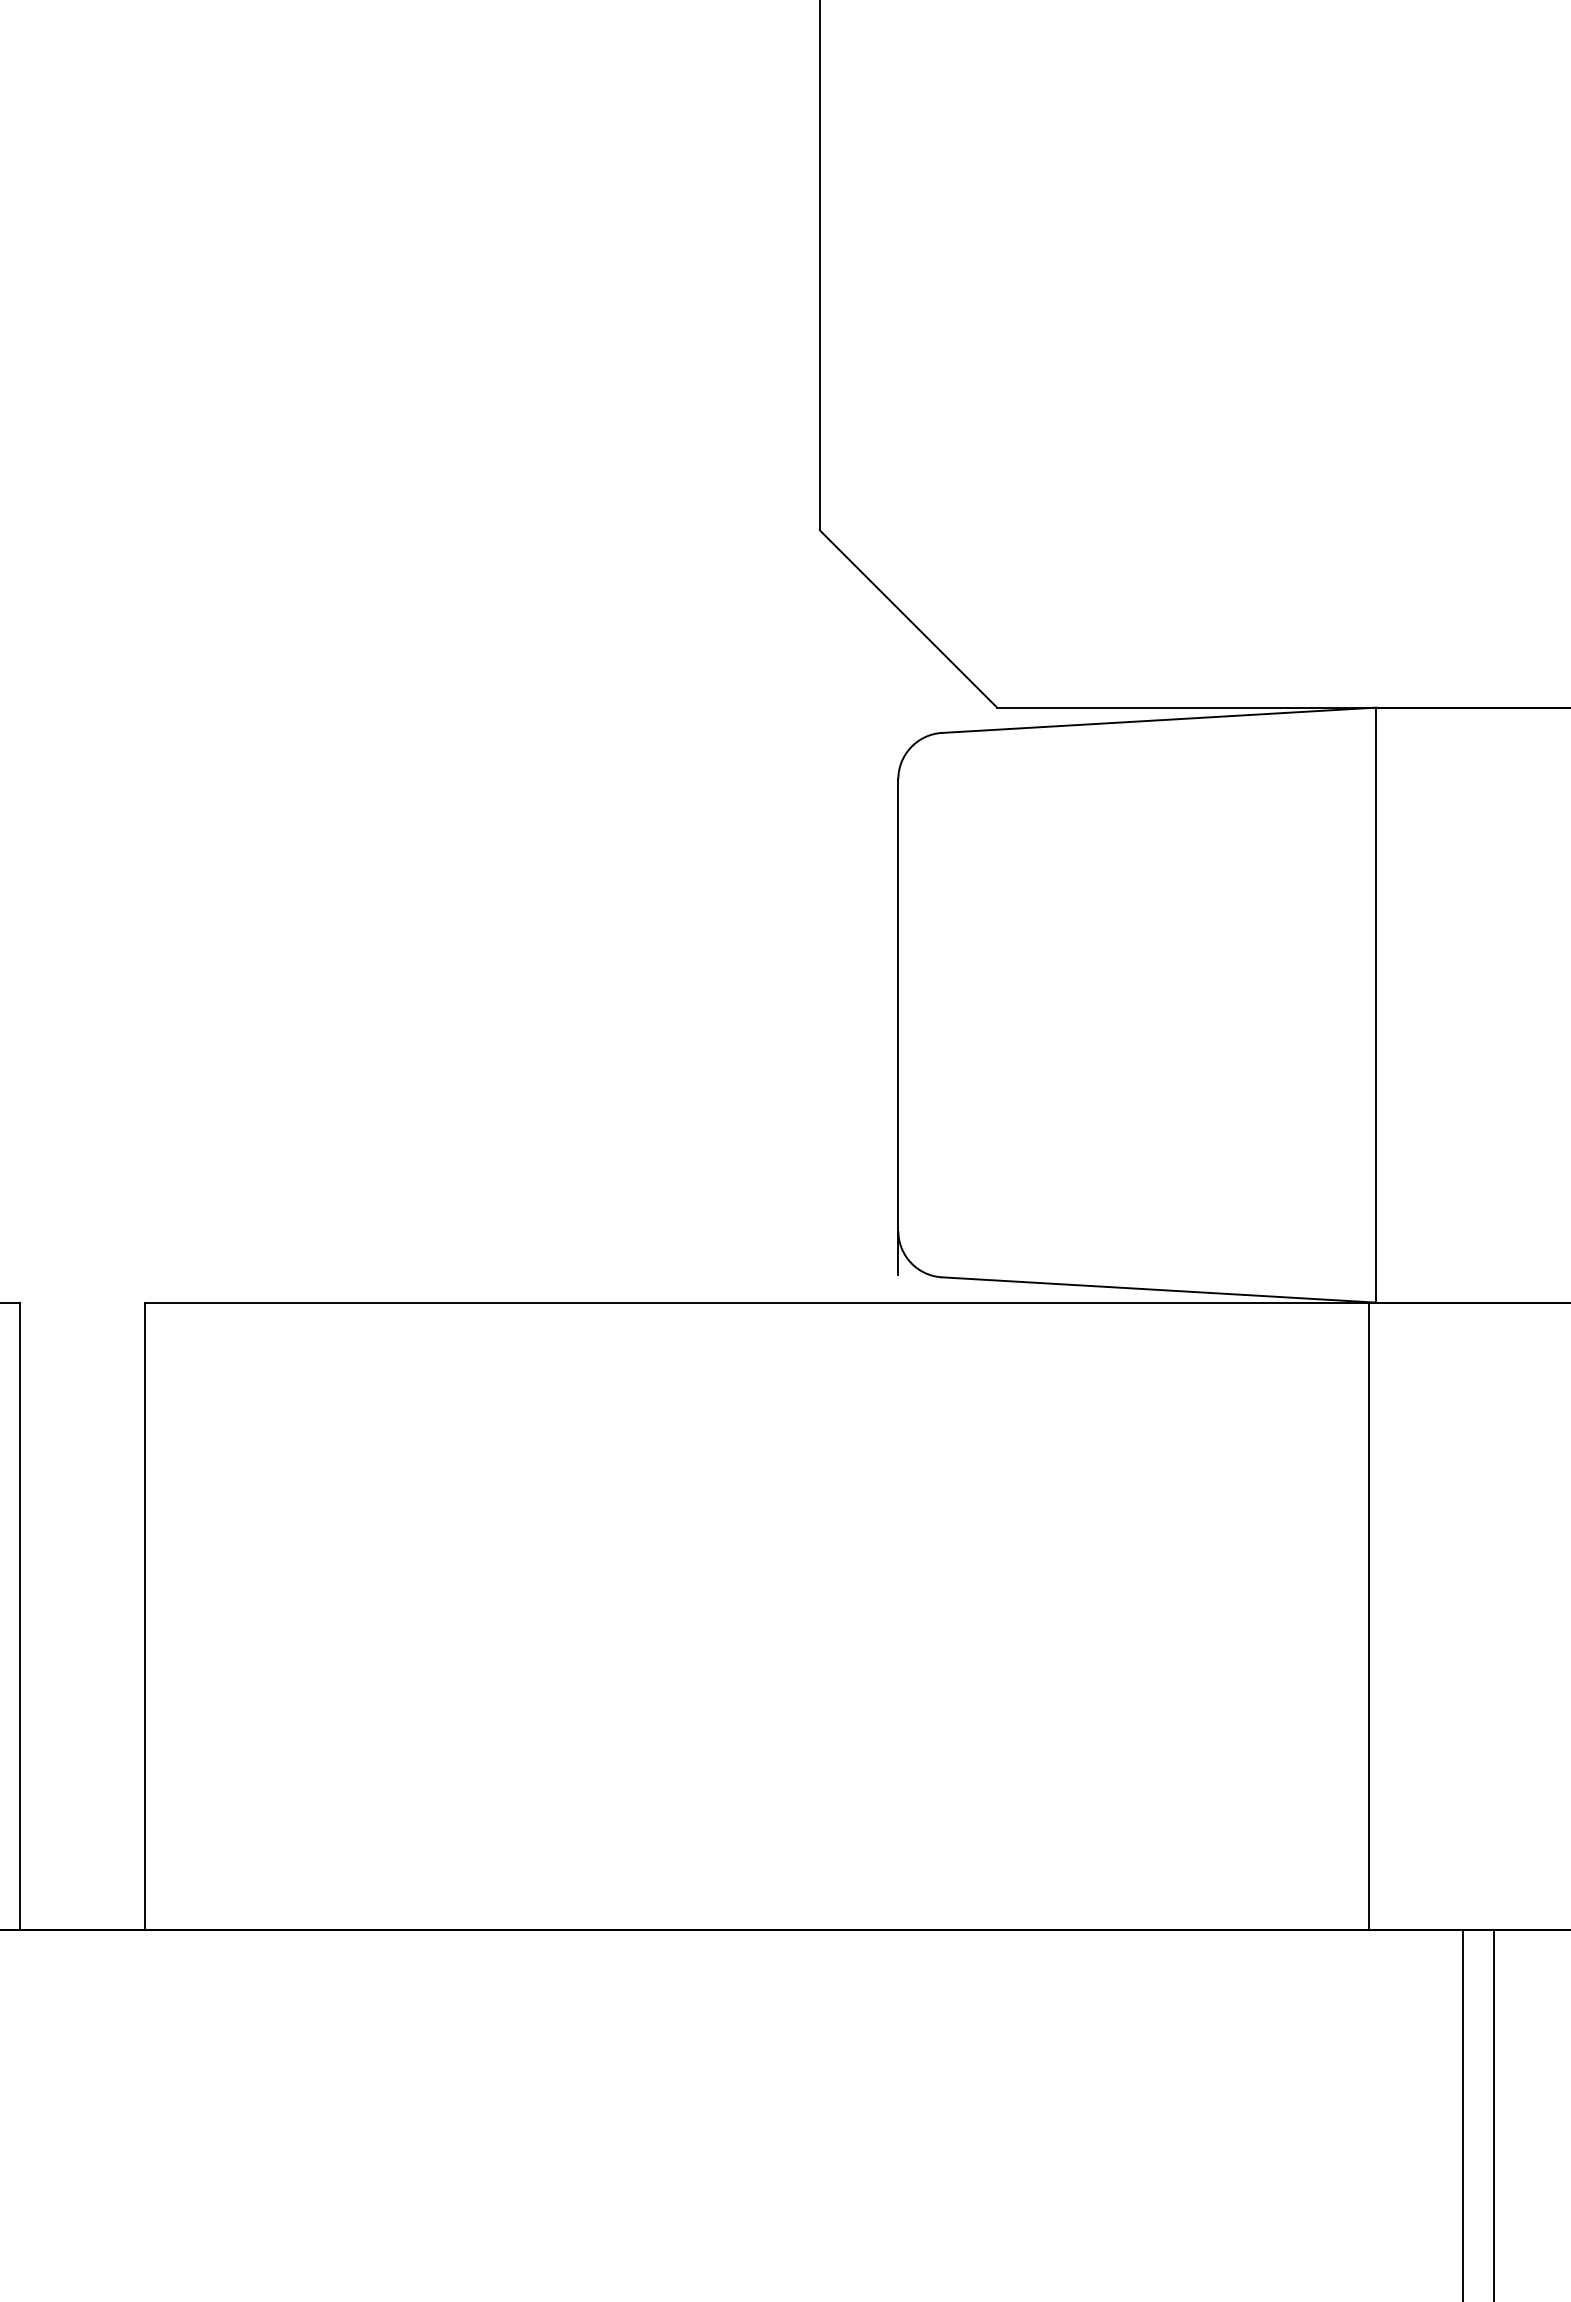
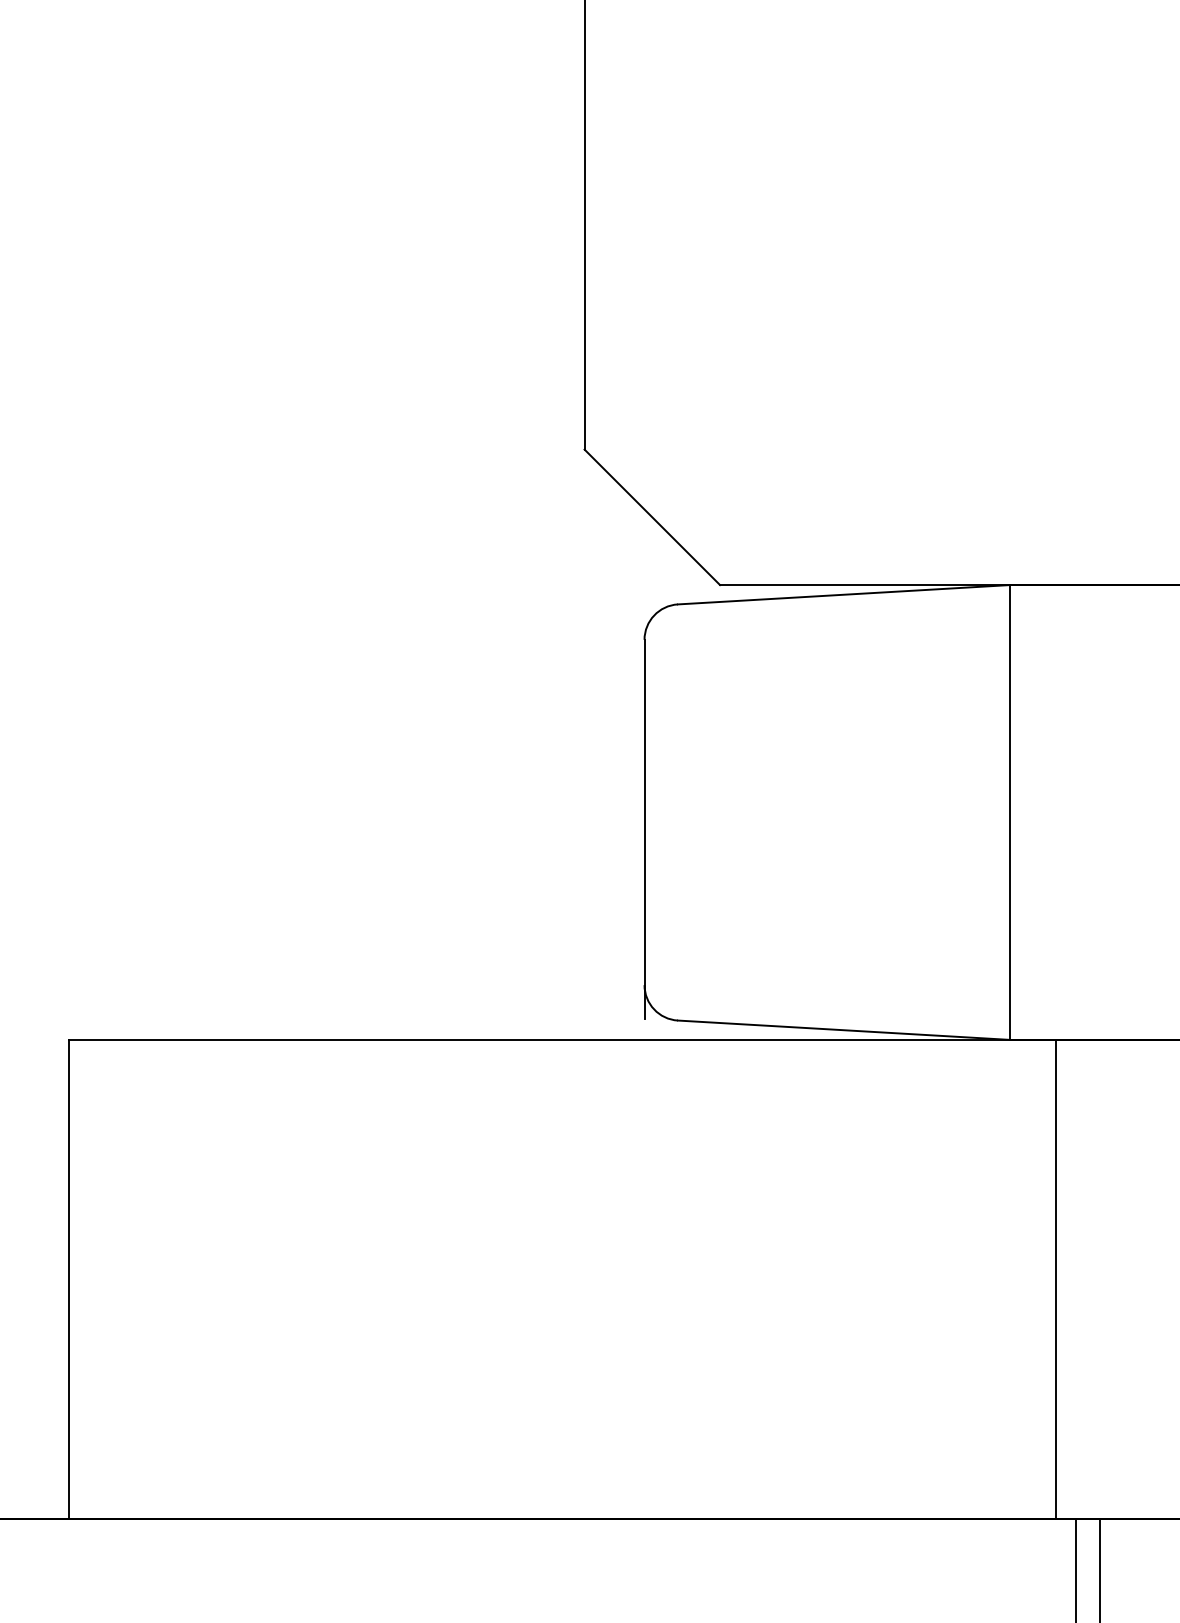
line: (1368, 1616) -> (1055, 1279), moved

